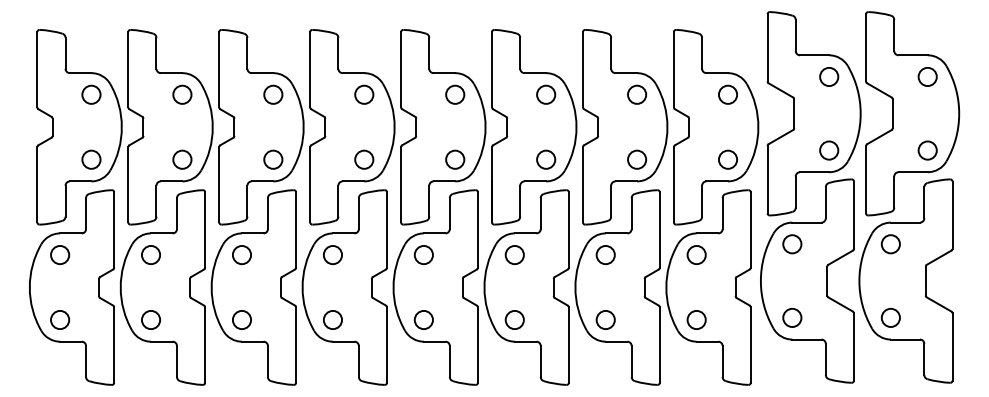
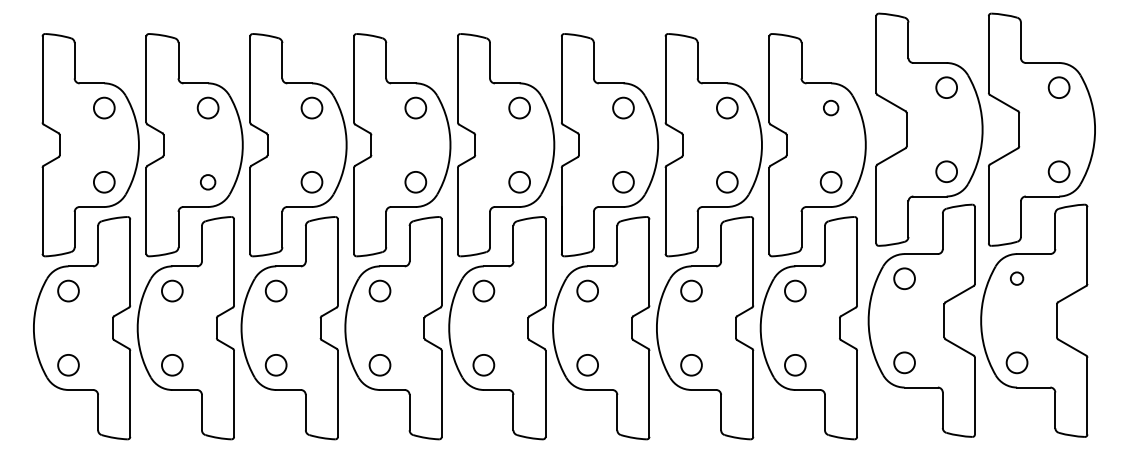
circle: (727, 94) -> (830, 107), size x0.7
circle: (181, 159) -> (207, 182), size x0.7
circle: (890, 244) -> (1016, 278), size x0.6

